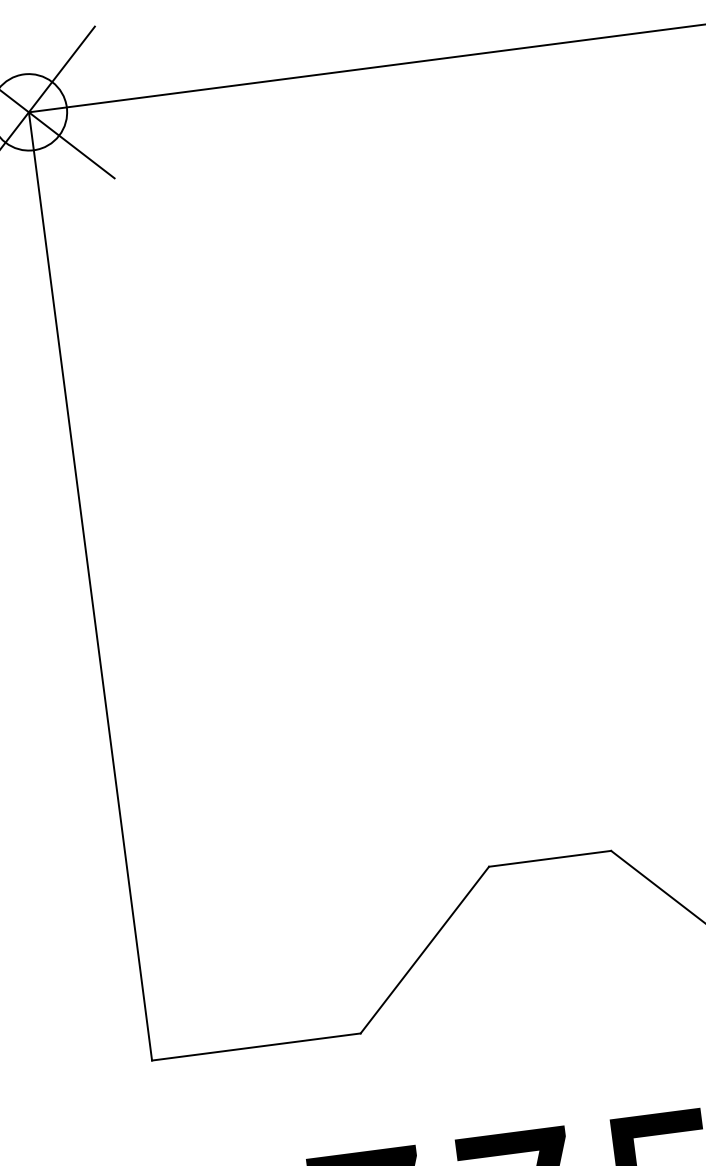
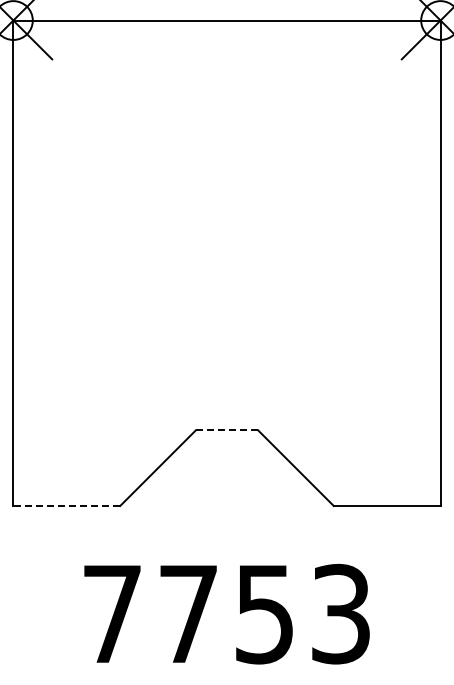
line: (551, 858) -> (227, 430), solid -> dashed
line: (255, 1048) -> (66, 506), solid -> dashed

